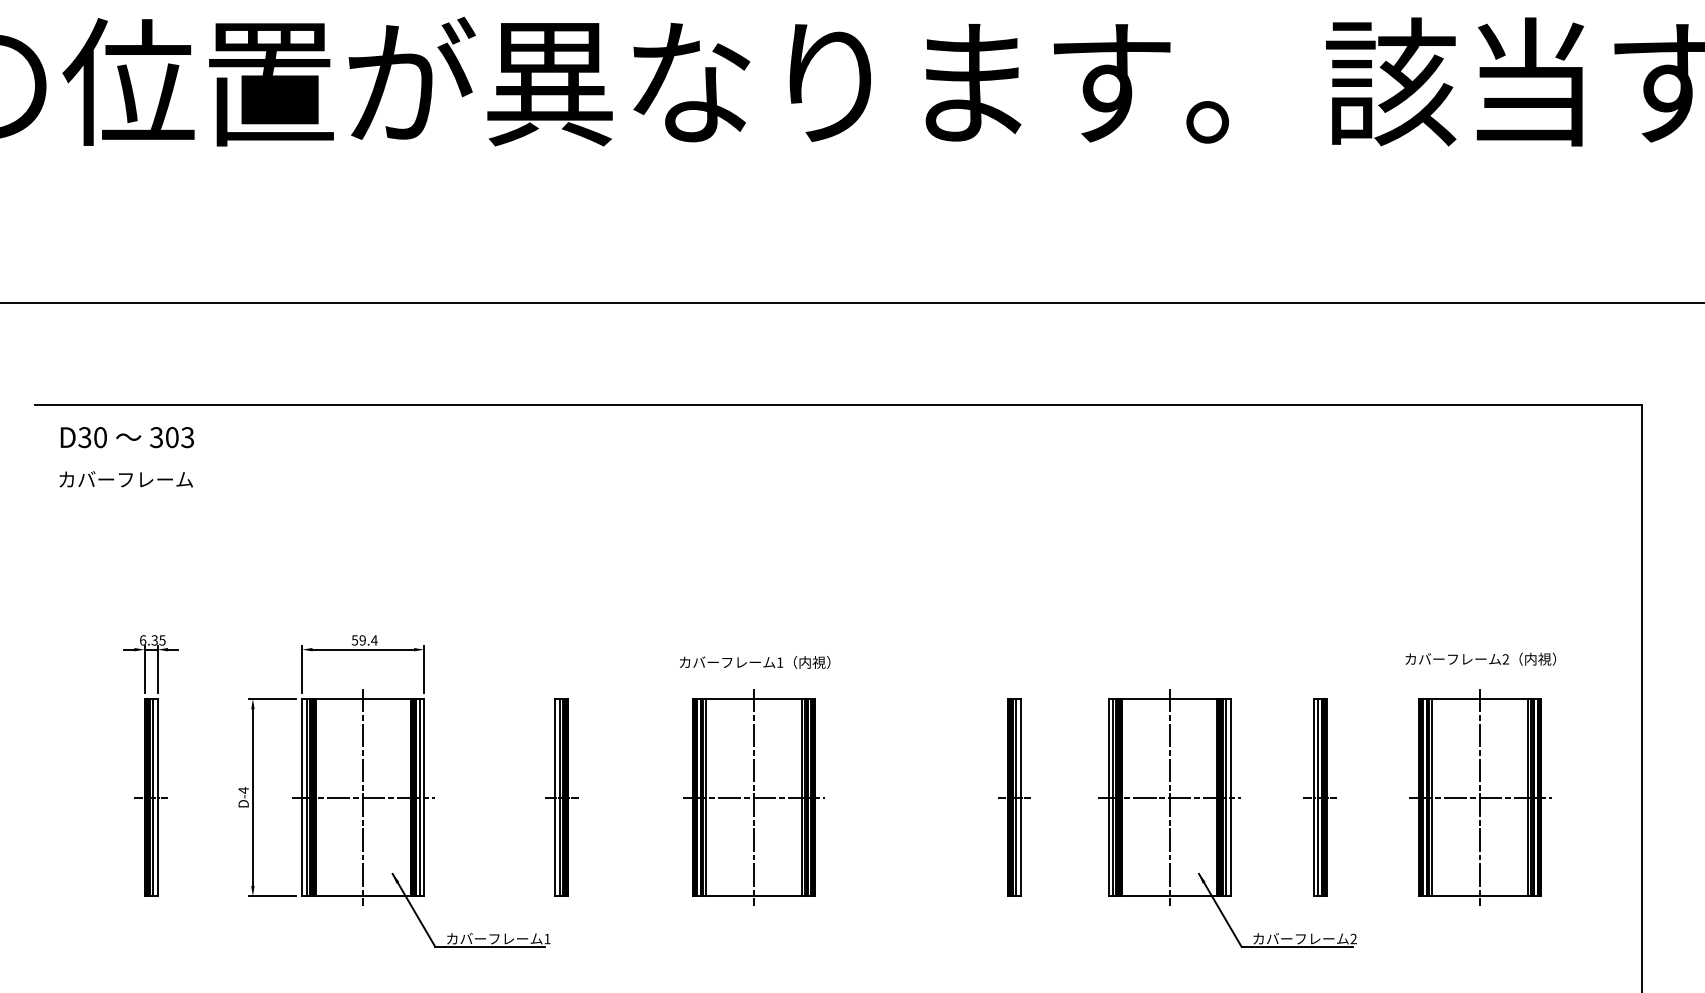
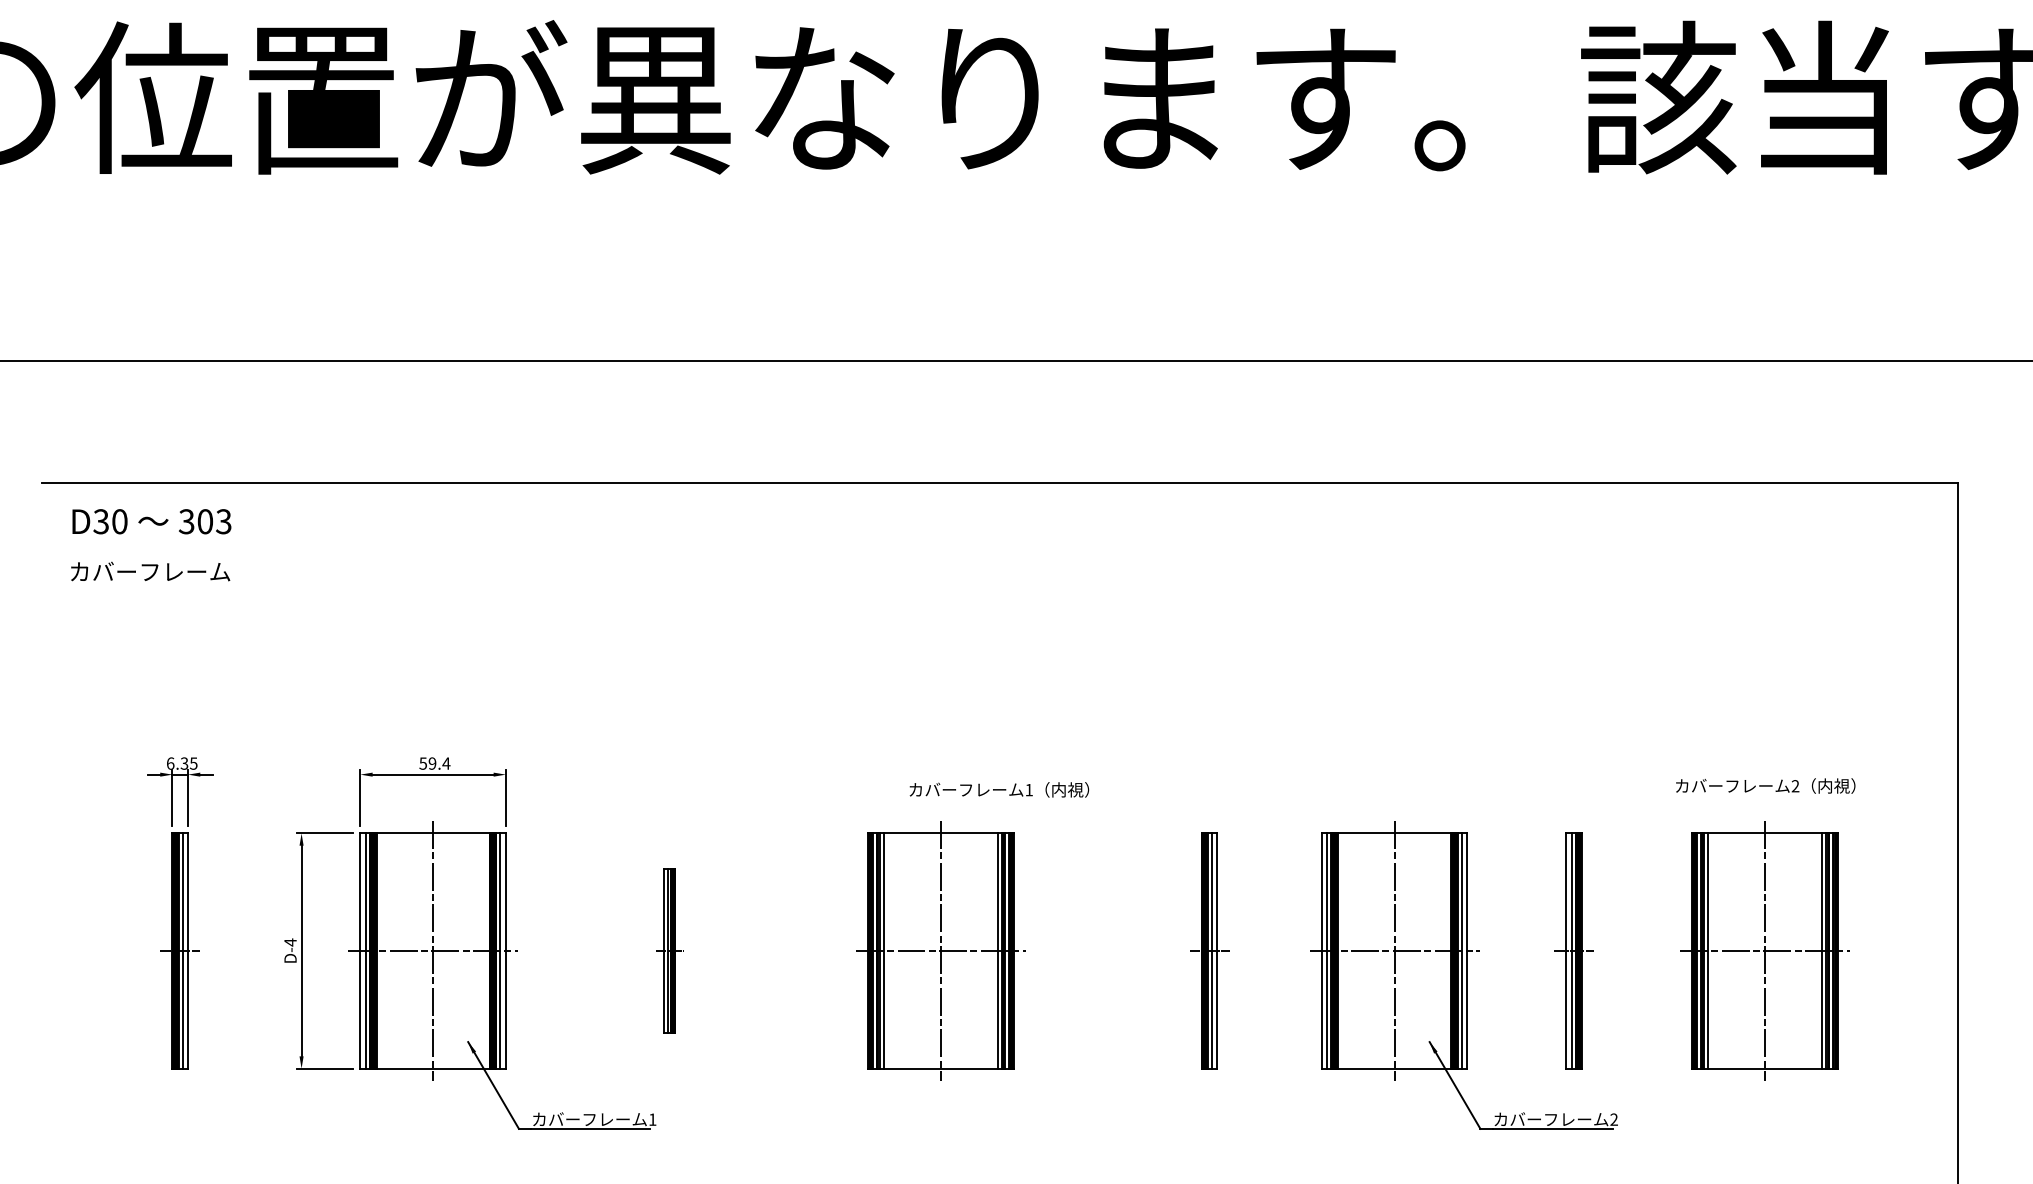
text: (755, 662) -> (999, 789), moved
part: (561, 797) -> (669, 950), size x0.7
part: (753, 797) -> (940, 950), moved

